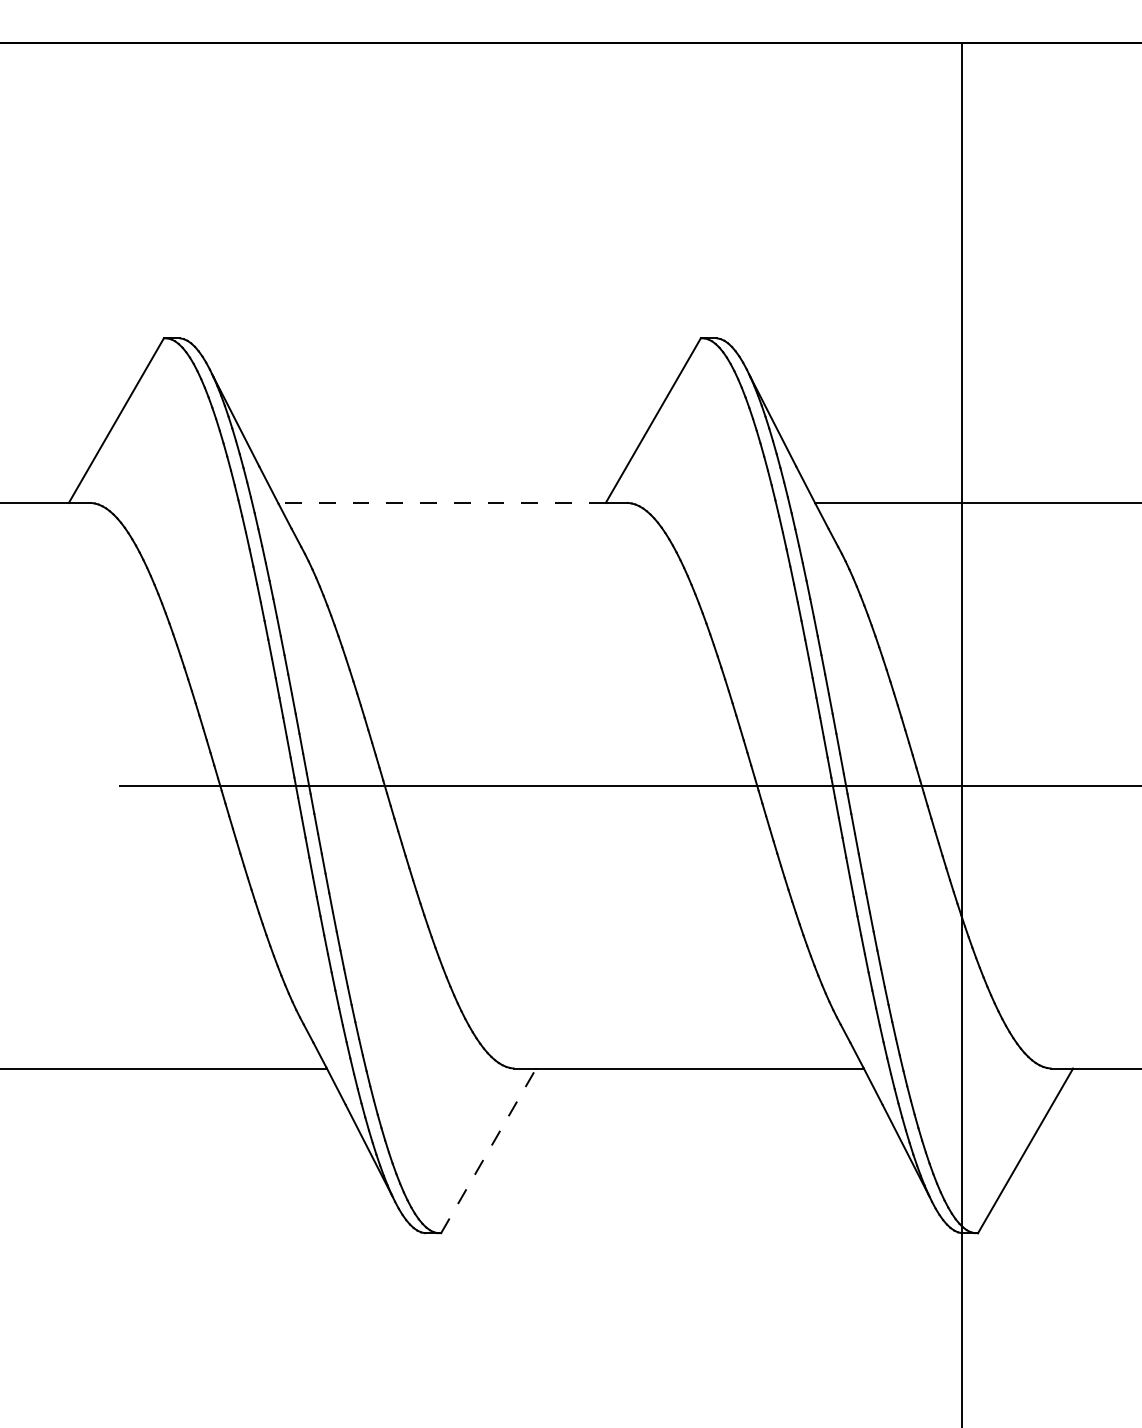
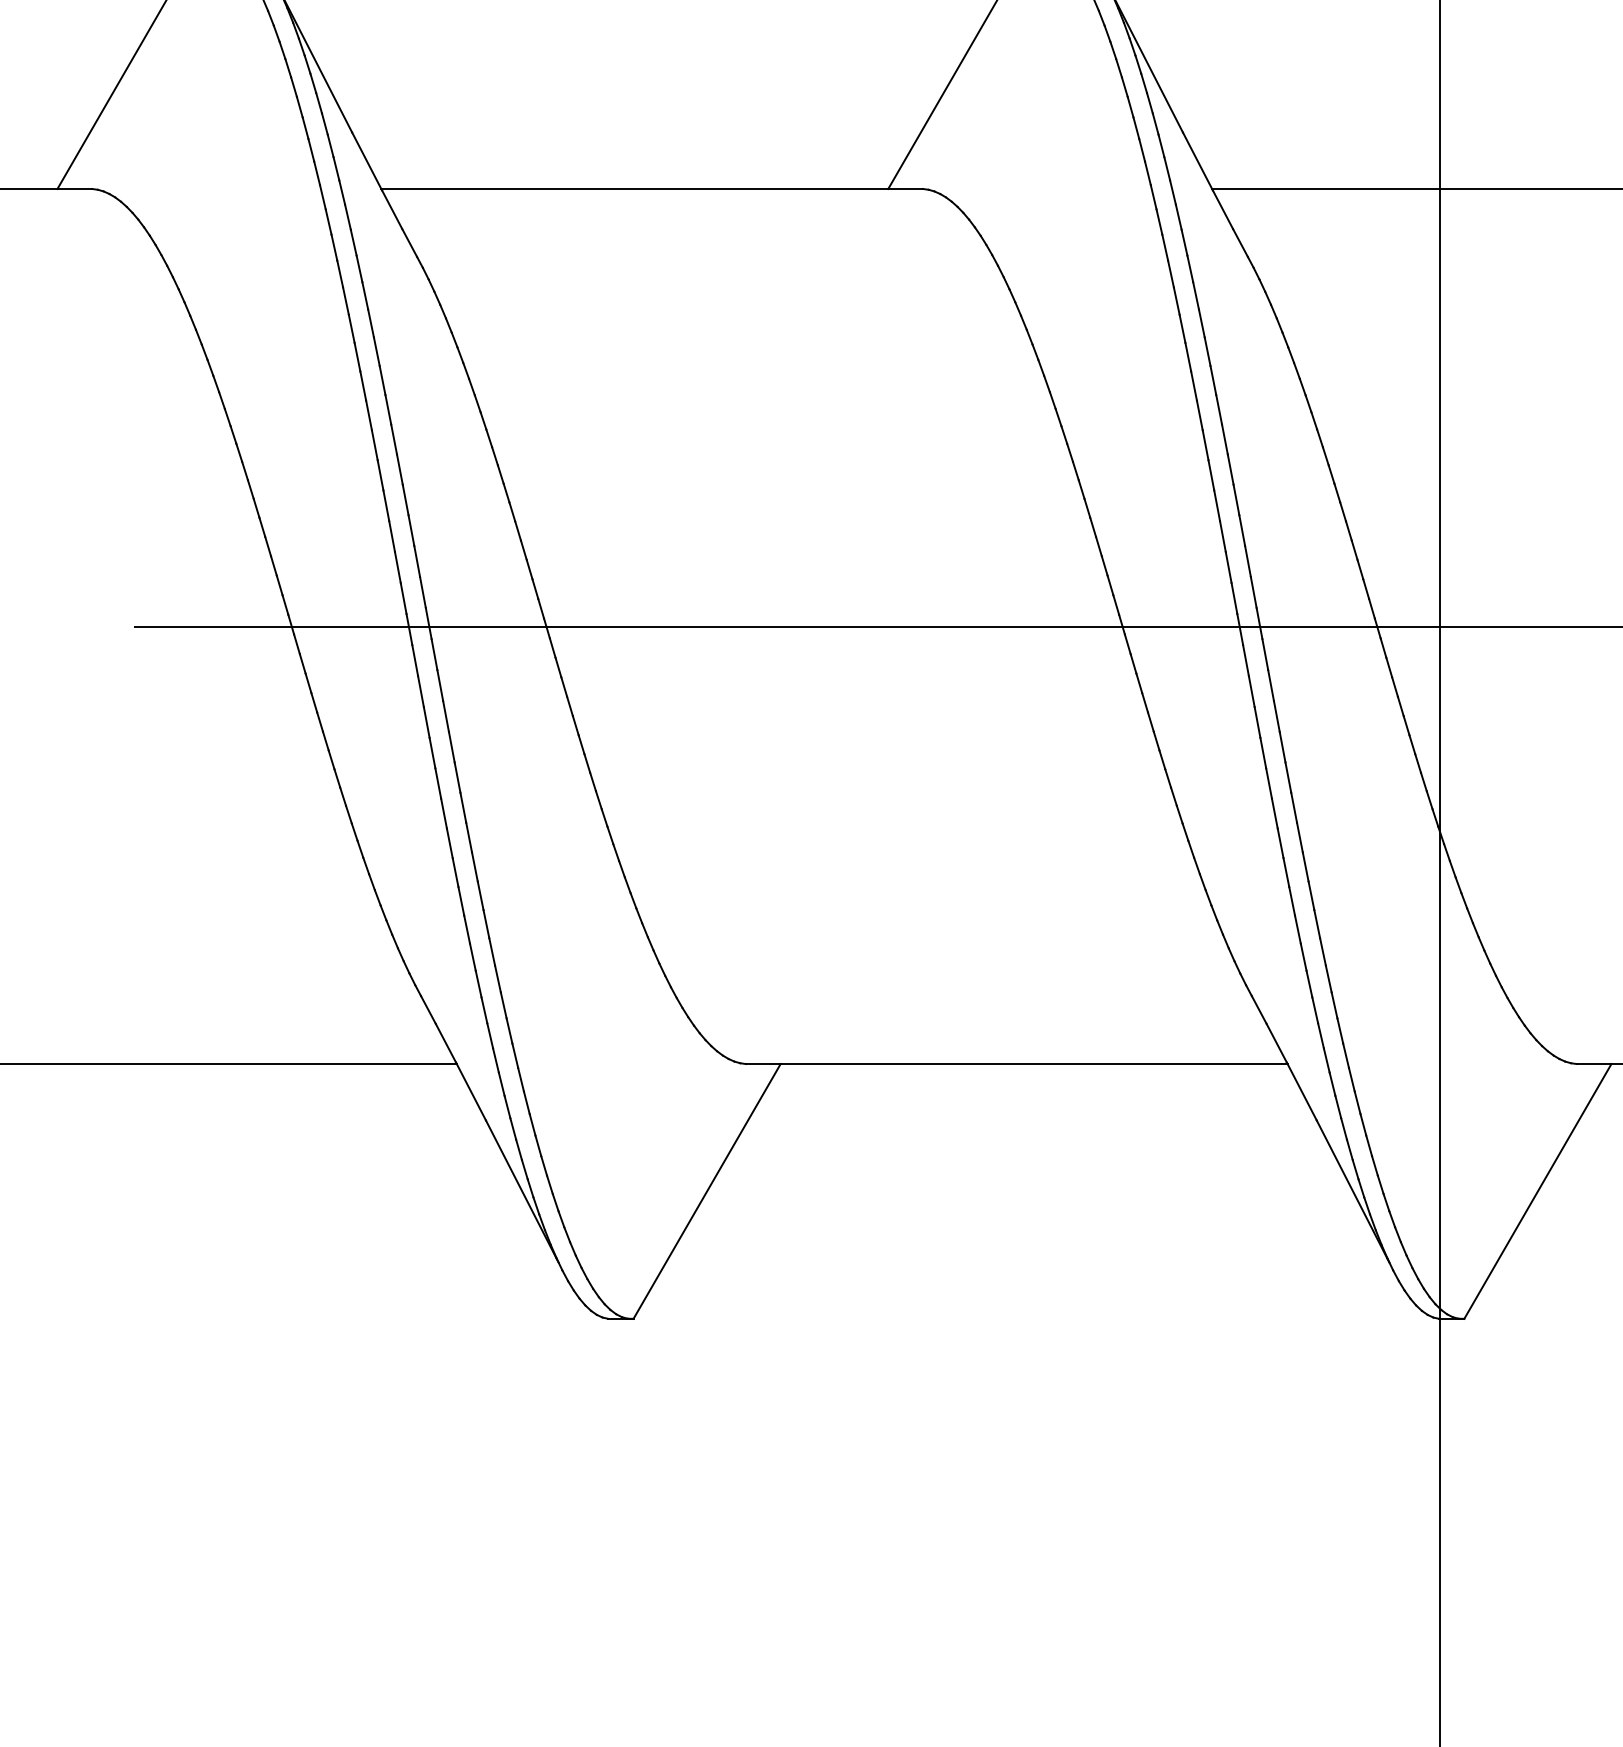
line: (441, 502) -> (634, 188), dashed -> solid
line: (488, 1150) -> (706, 1190), dashed -> solid

